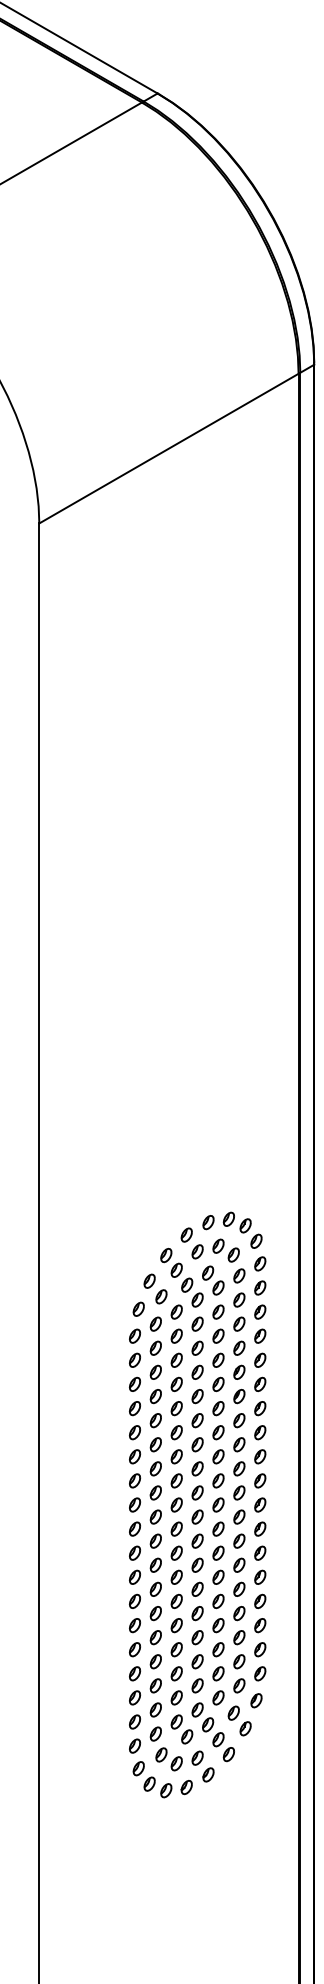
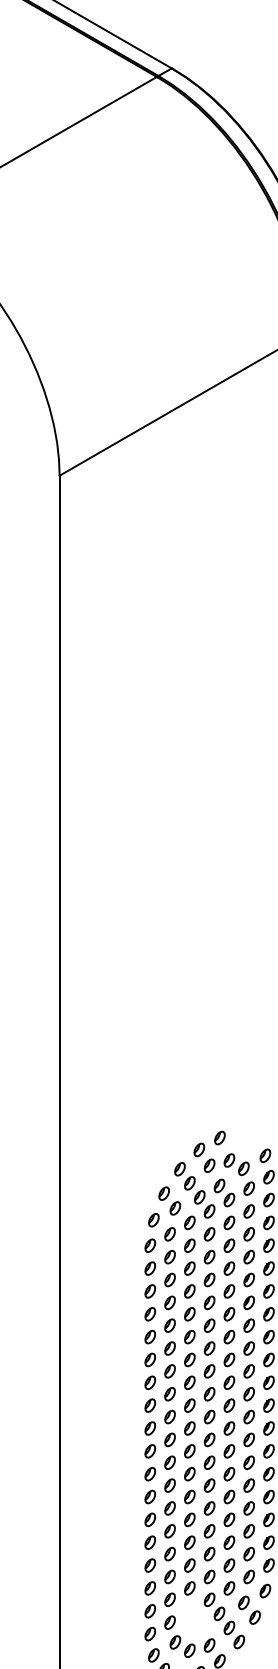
part: (236, 1222) -> (246, 1137), removed
part: (181, 1729) -> (194, 1618), removed

